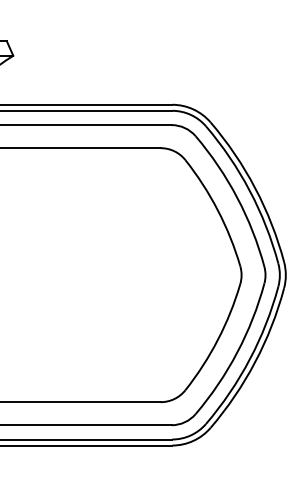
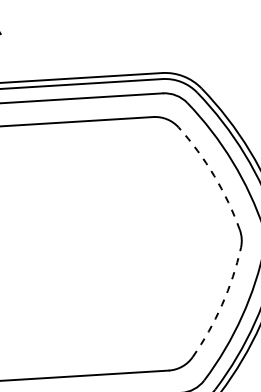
arc: (217, 210) -> (213, 175), solid -> dashed
arc: (218, 339) -> (222, 304), solid -> dashed

